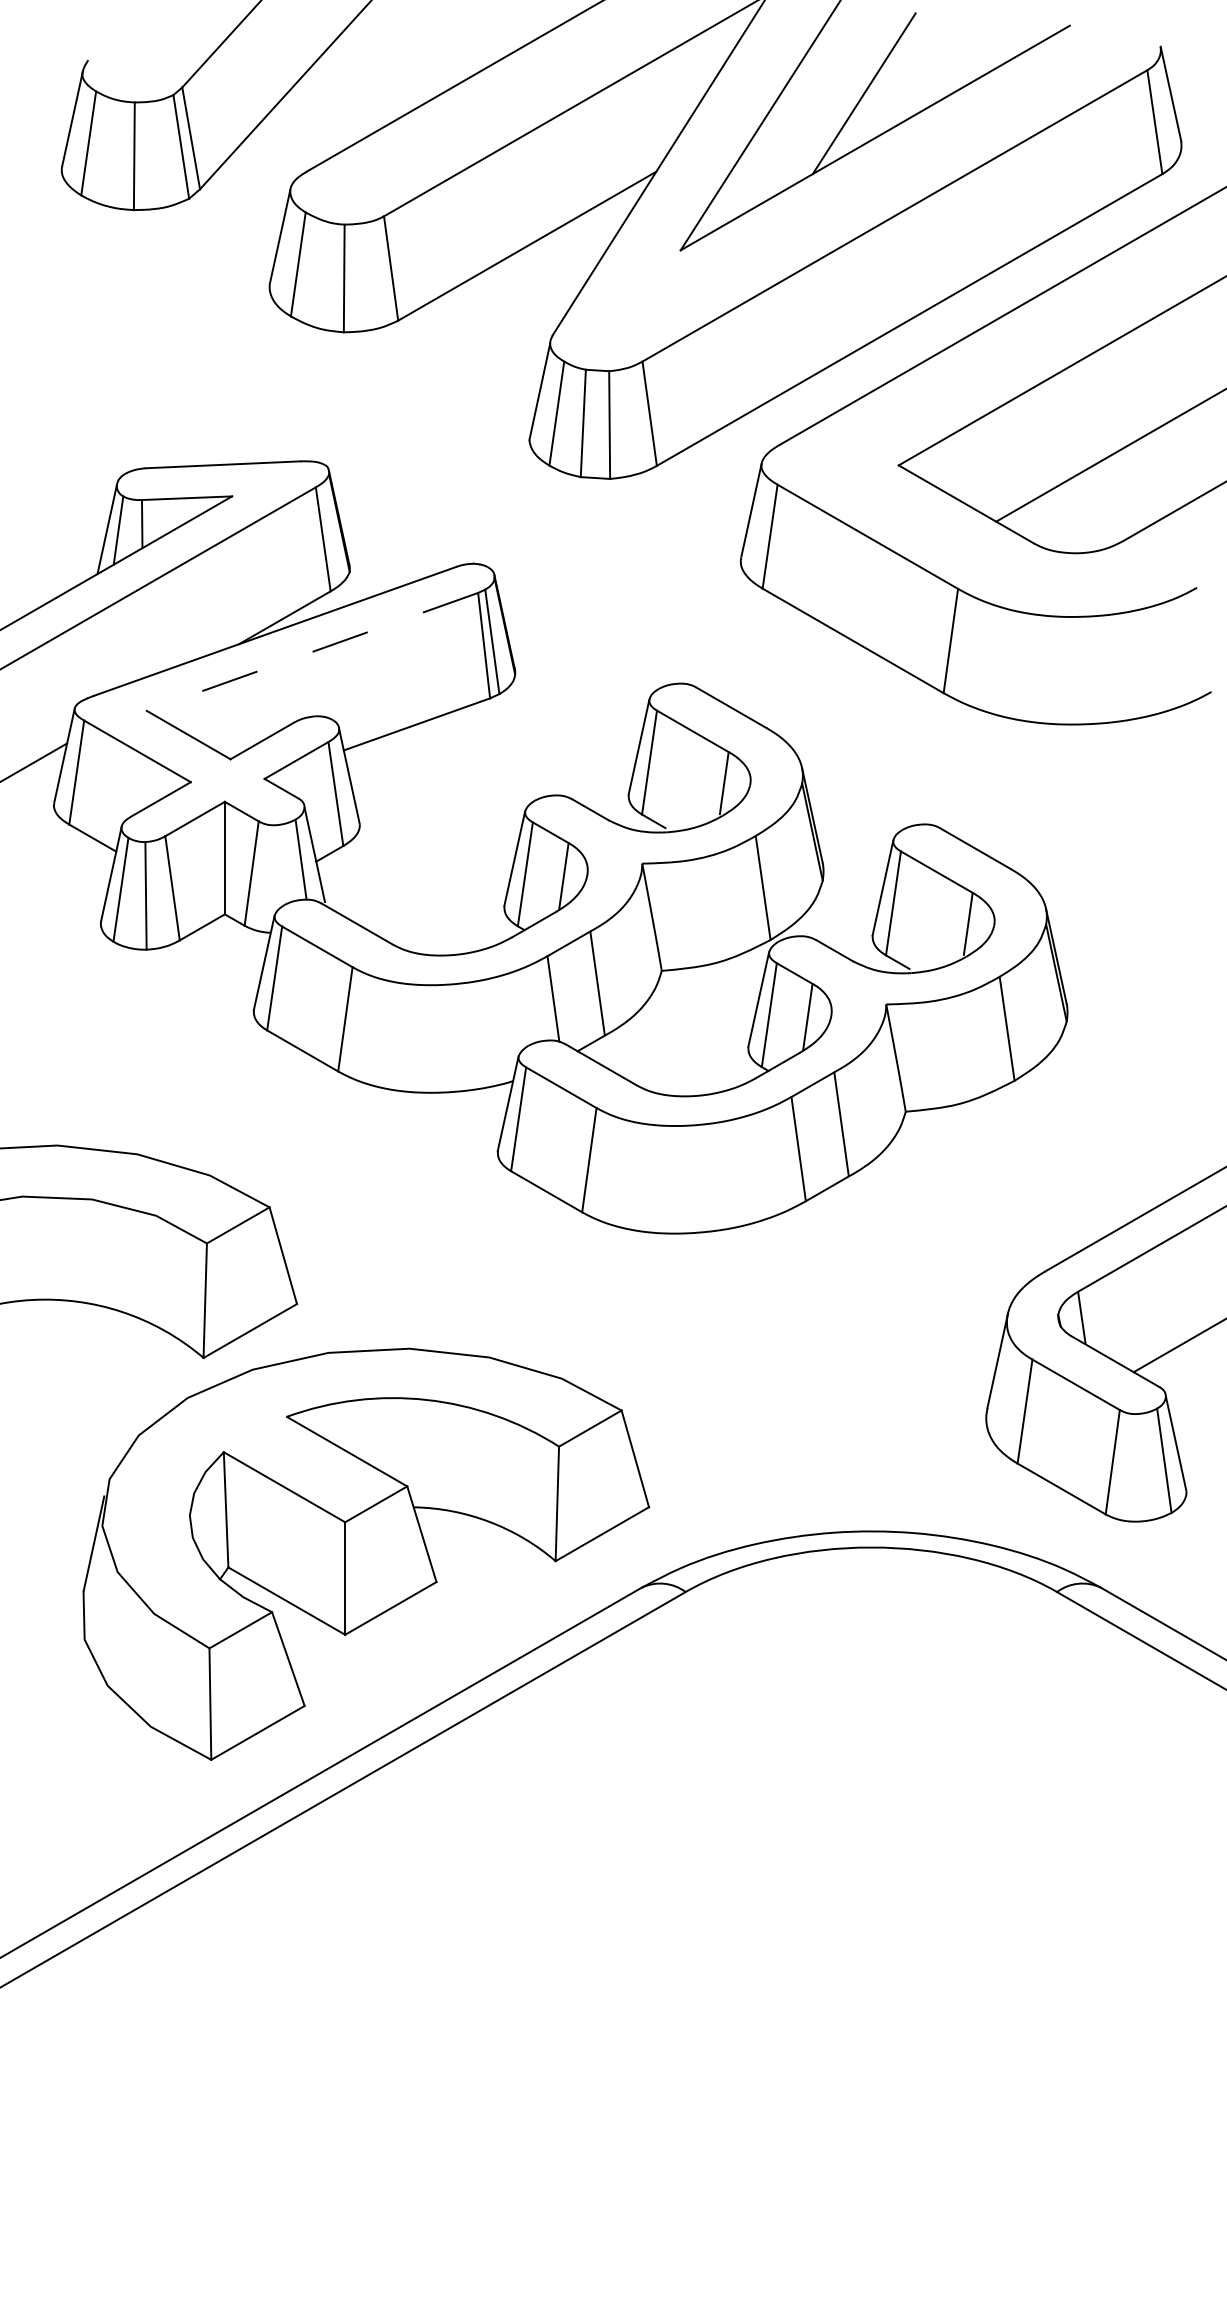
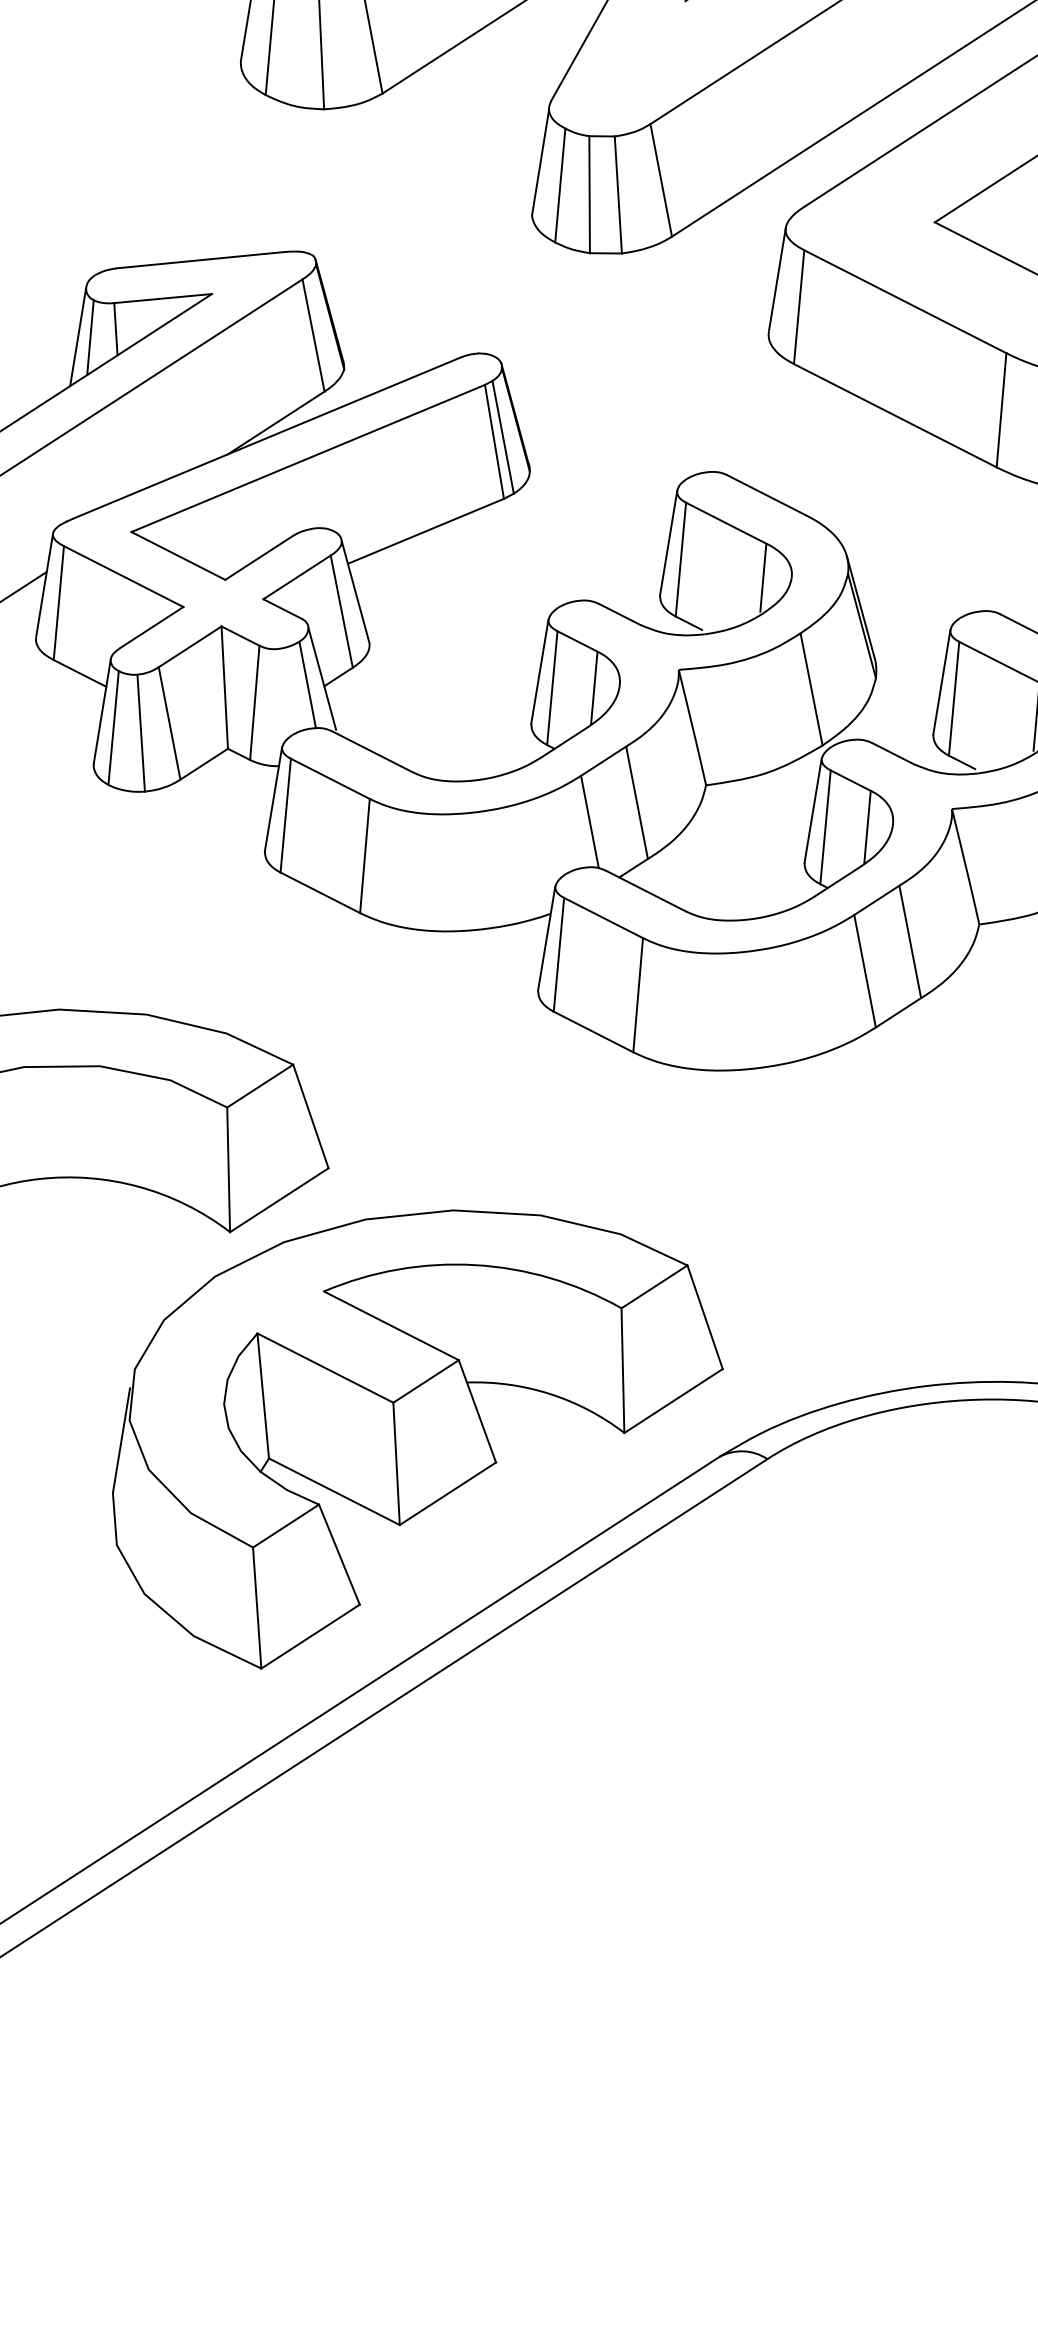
line: (312, 651) -> (308, 458), dashed -> solid

